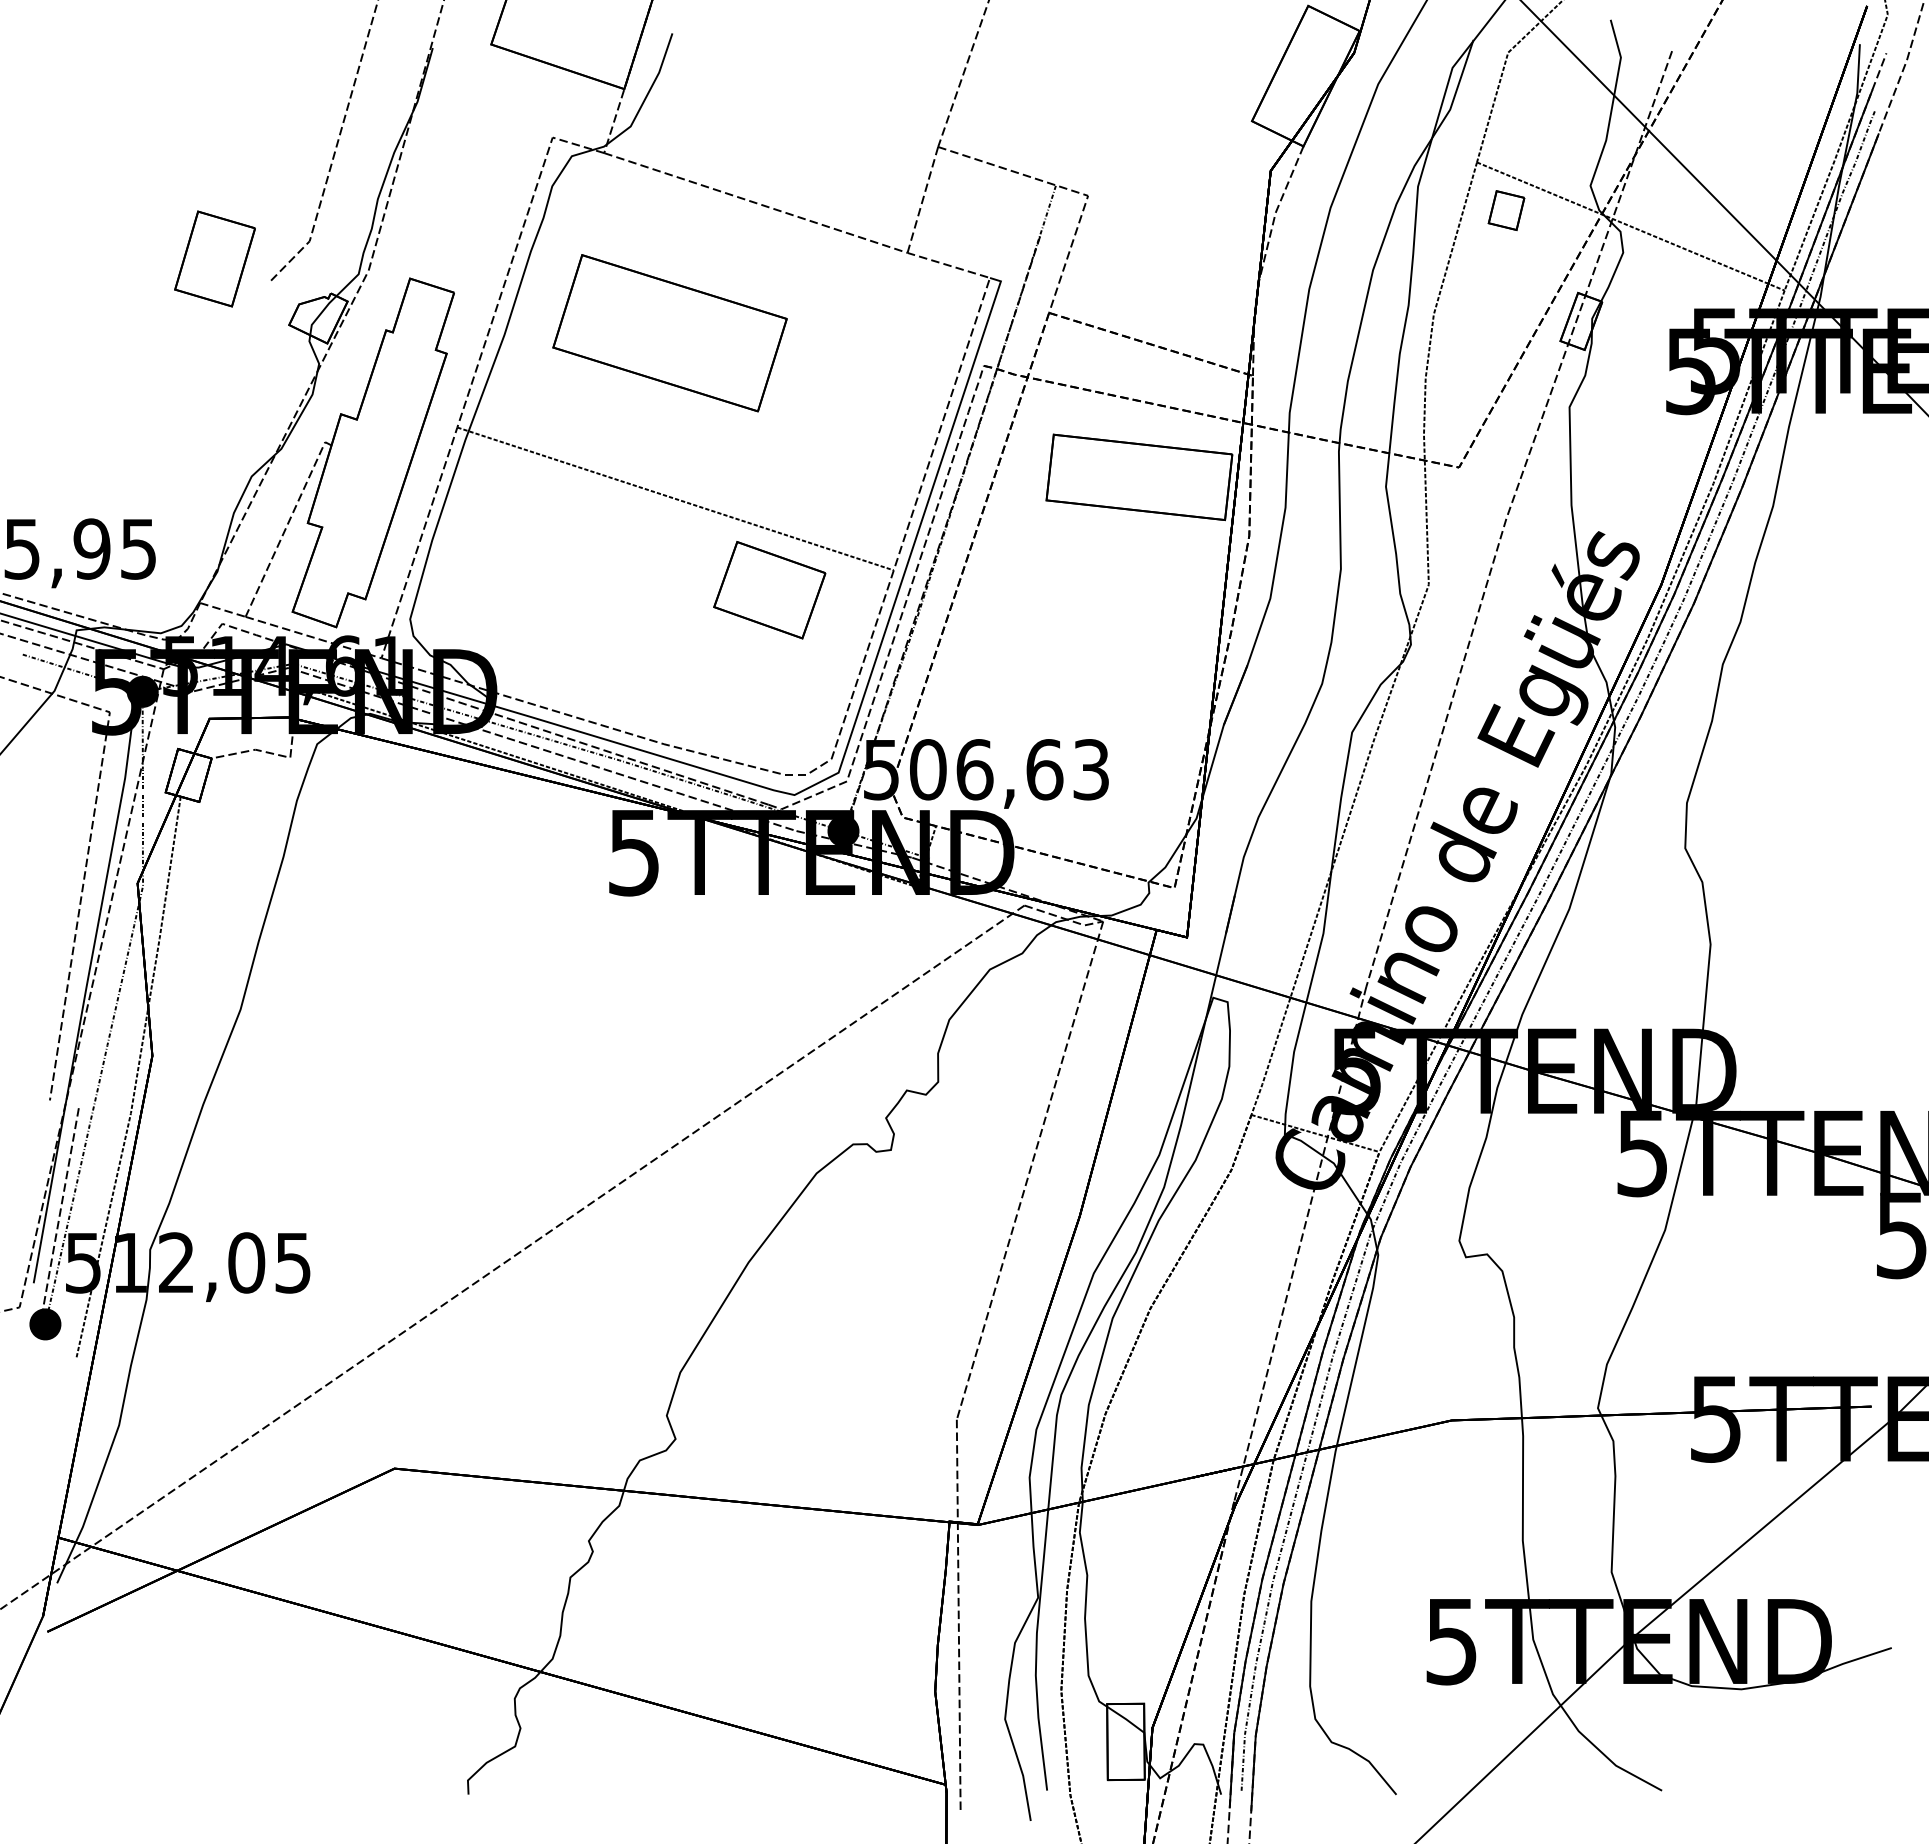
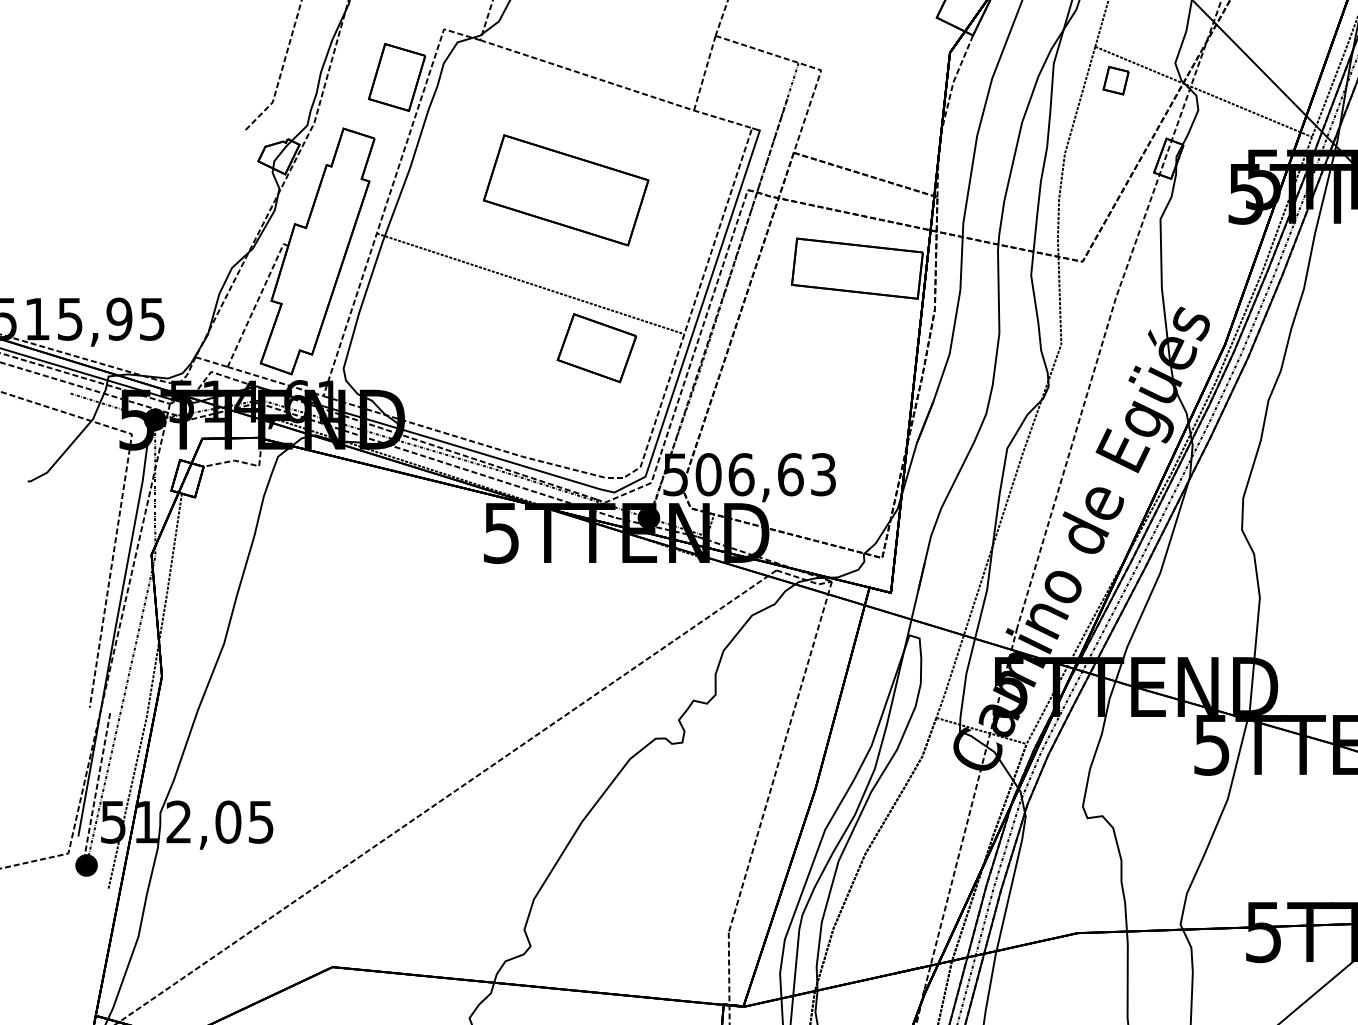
part: (214, 258) -> (396, 77), moved
part: (669, 333) -> (565, 190), moved

